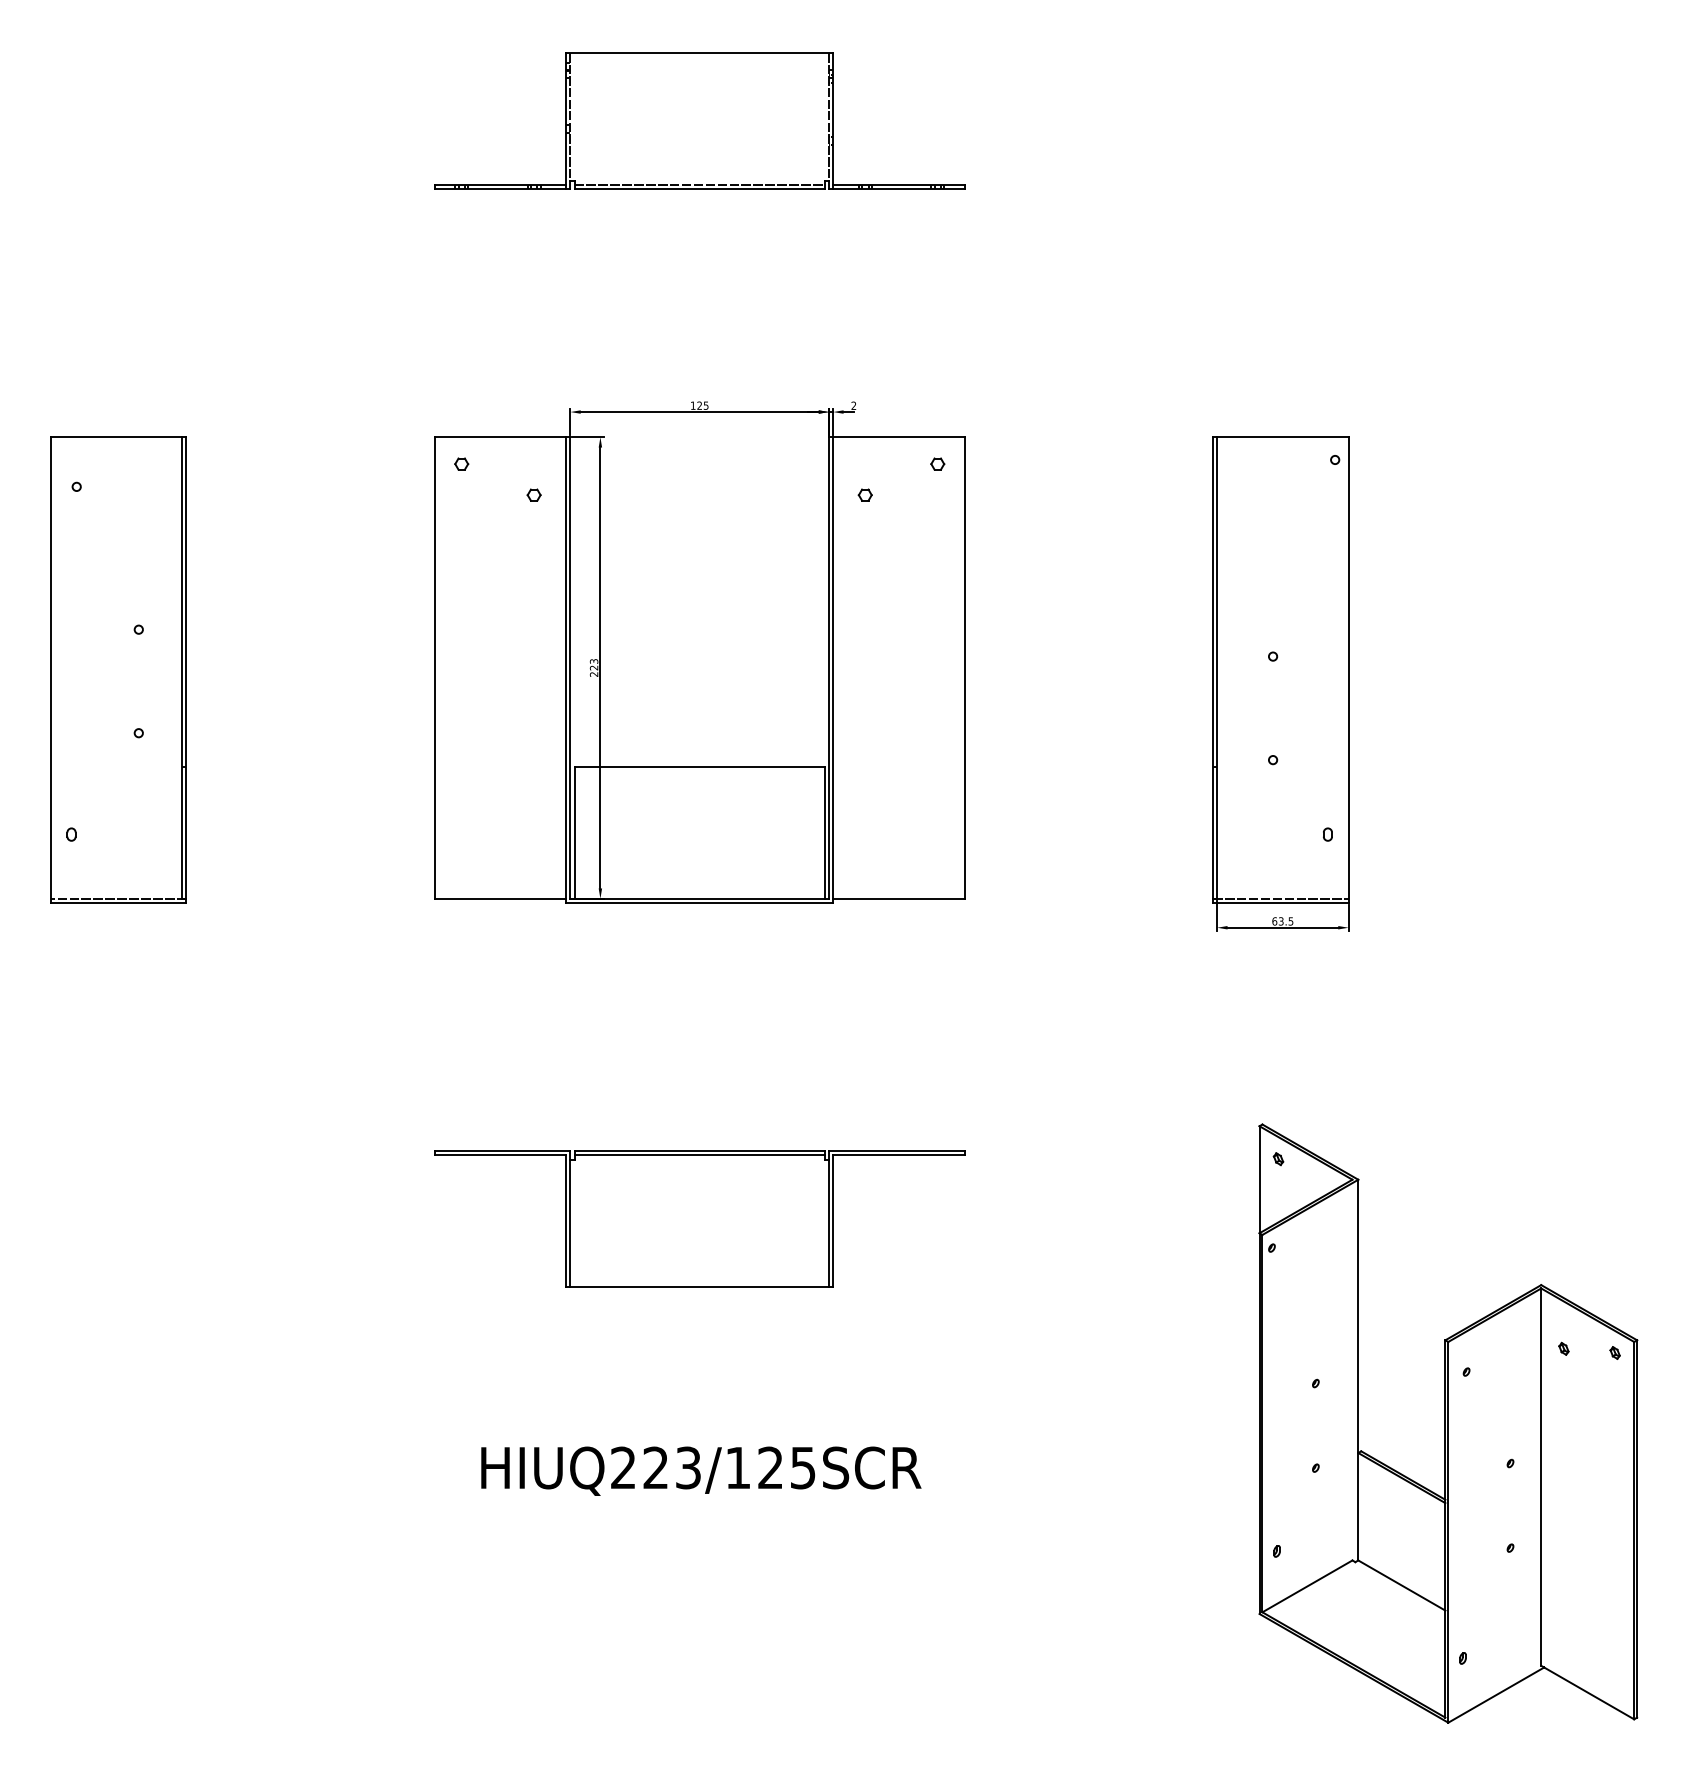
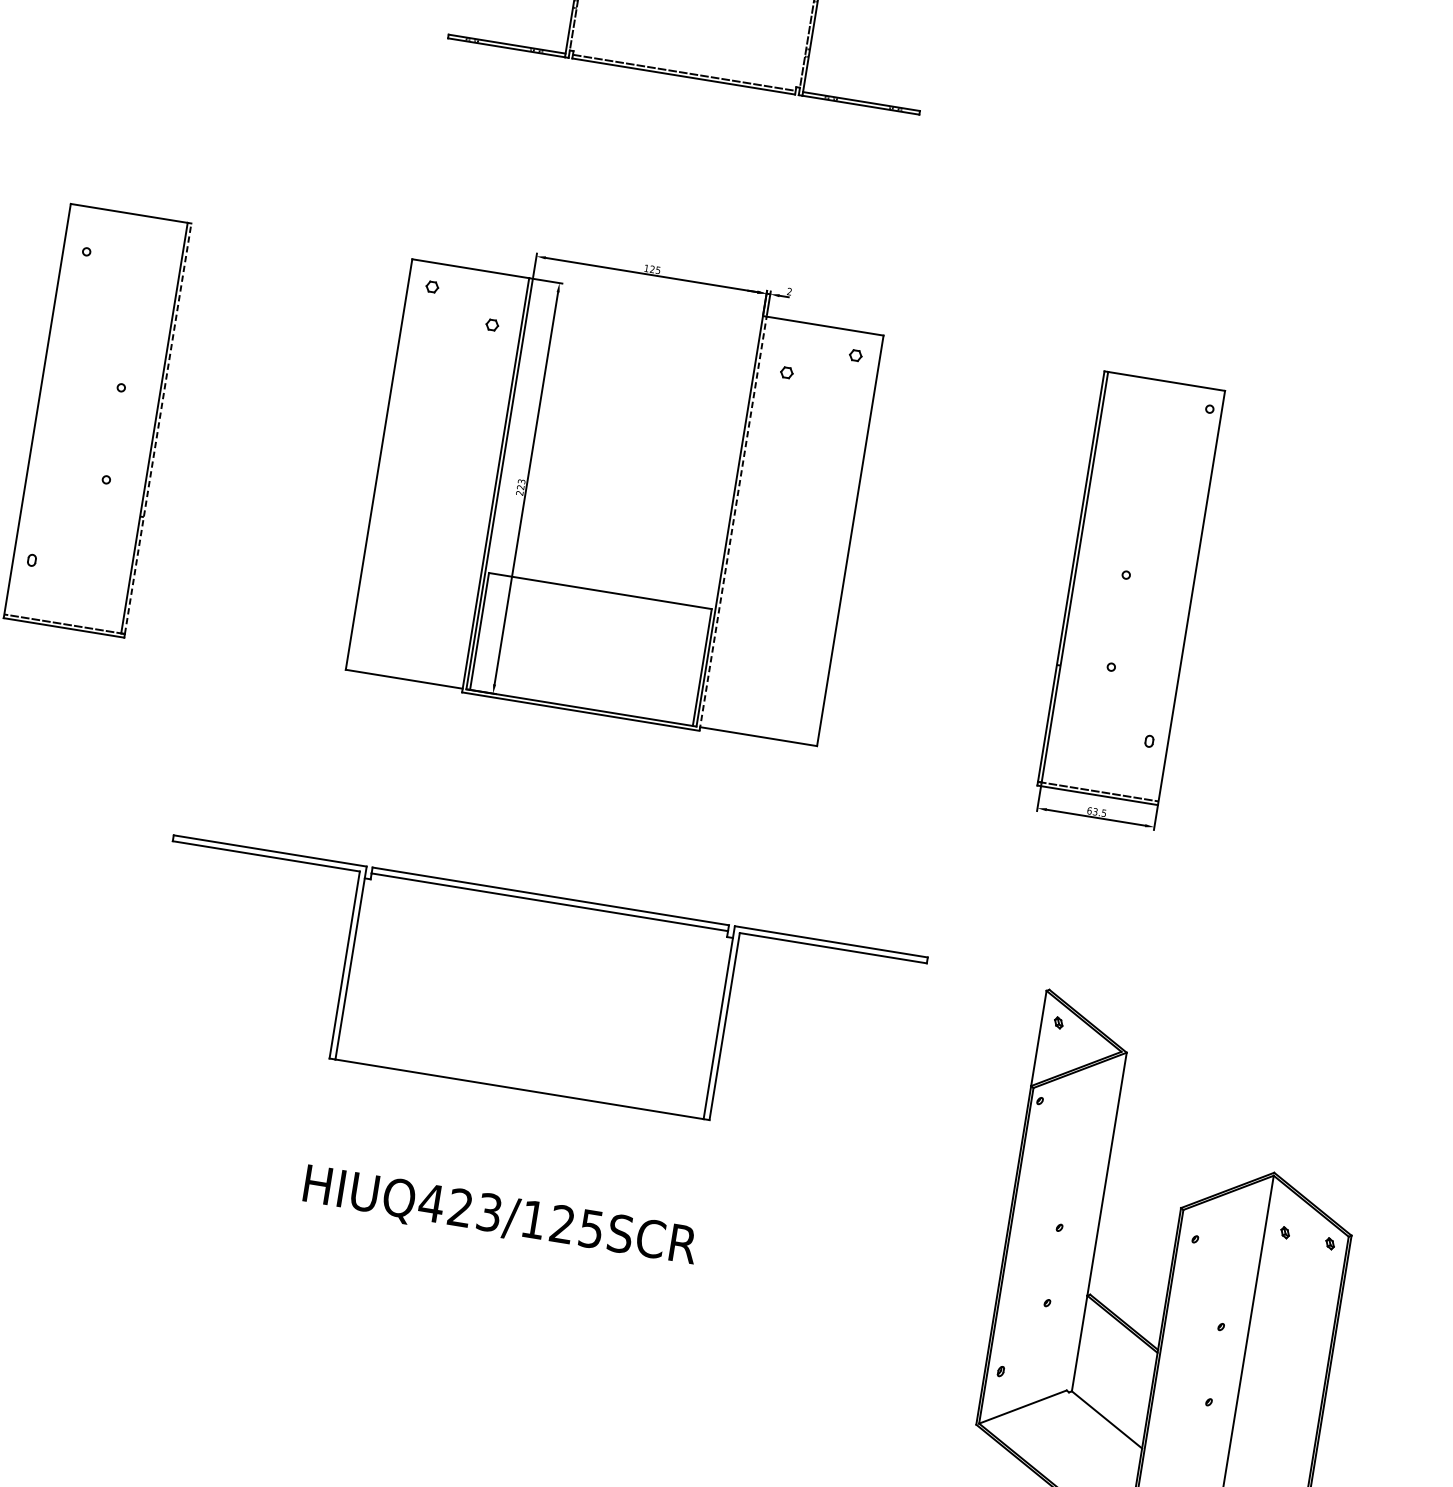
line: (186, 668) -> (158, 429), solid -> dashed
line: (833, 670) -> (733, 524), solid -> dashed
part: (699, 1218) -> (535, 992), size x1.6
text: (622, 1467) -> (430, 1202), HIUQ223/125SCR -> HIUQ423/125SCR

